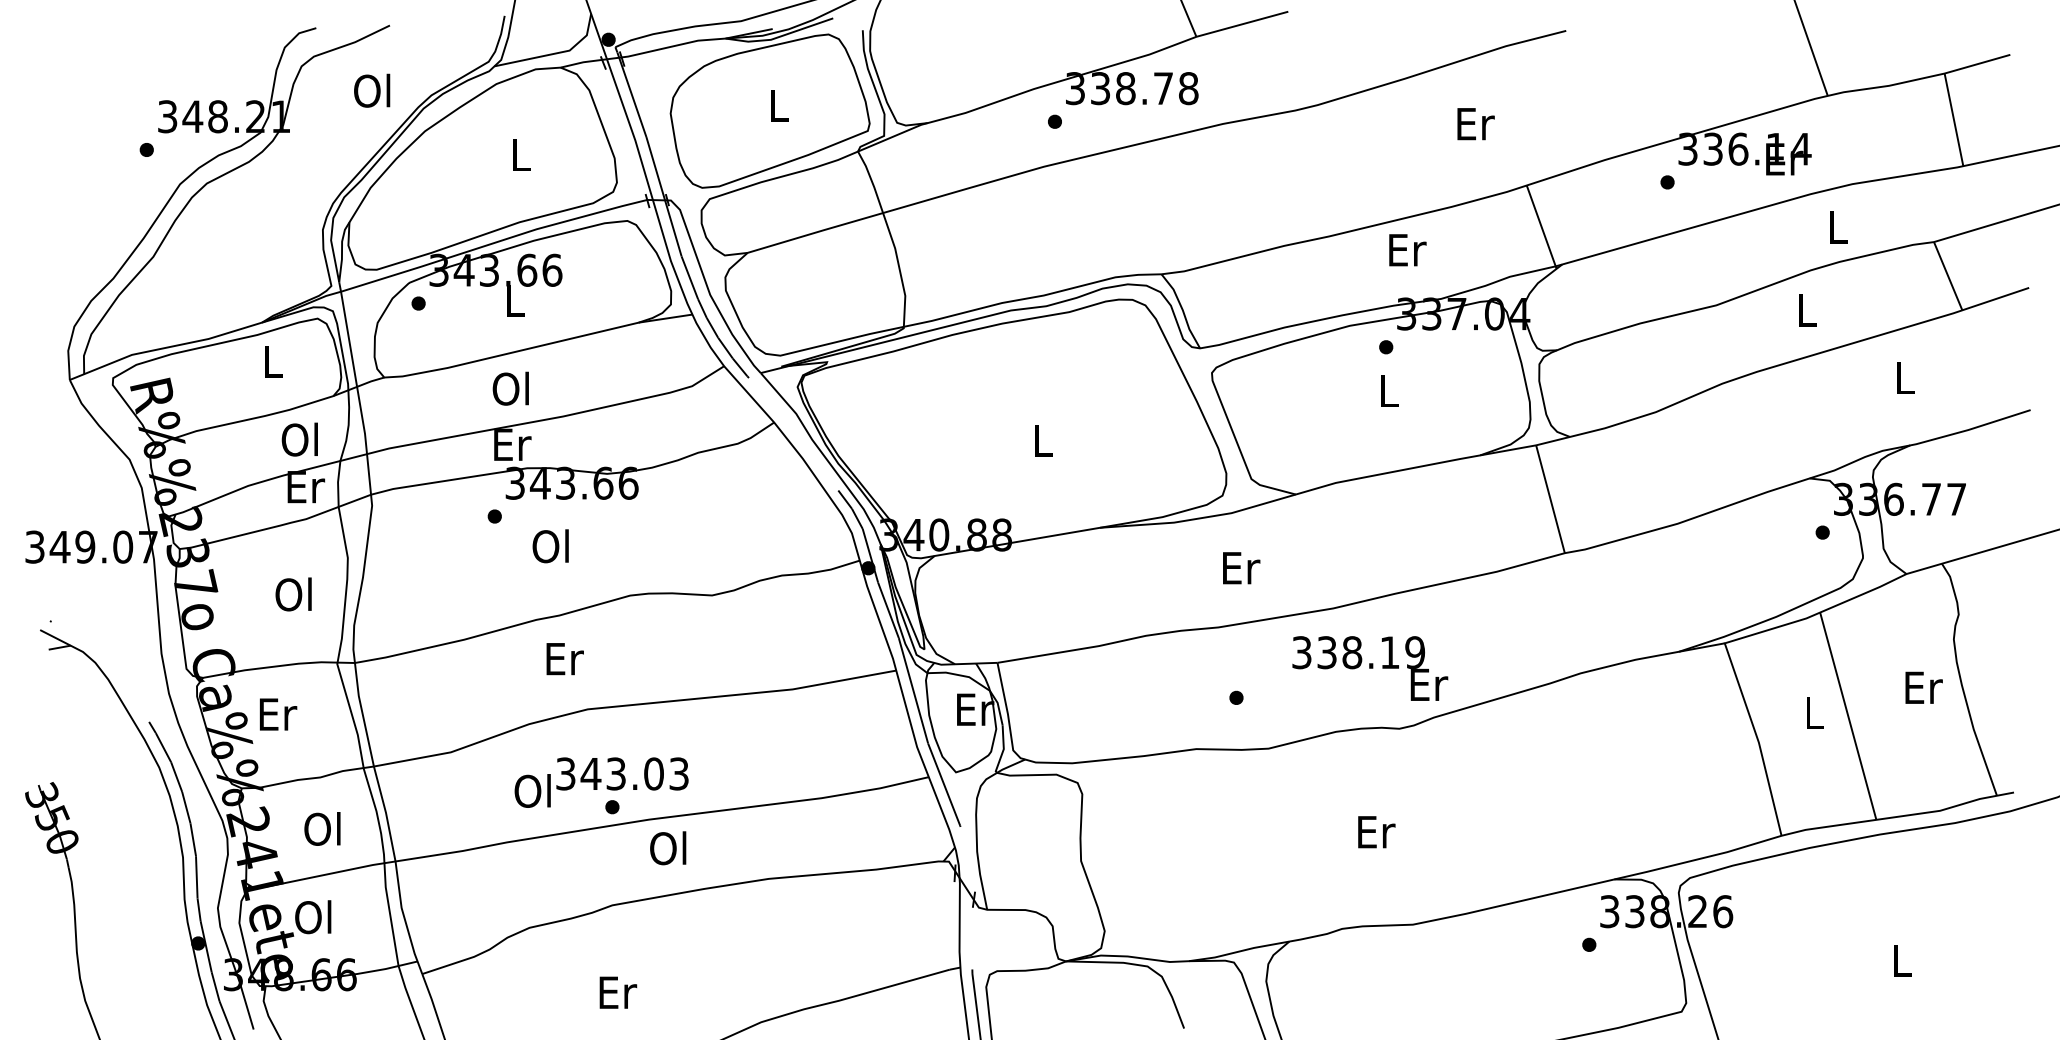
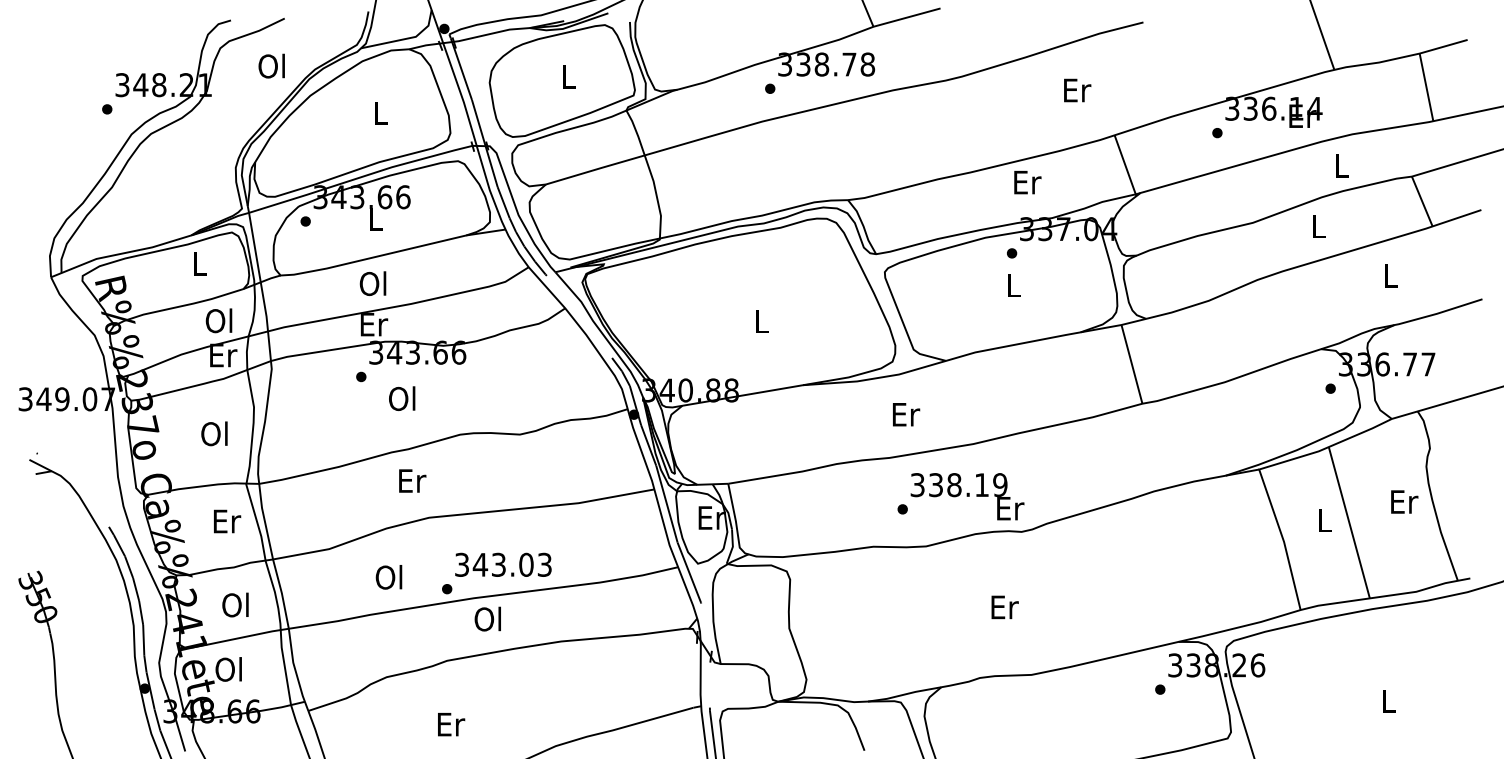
text: (1370, 668) -> (967, 496), moved
text: (278, 714) -> (227, 521), moved
text: (622, 773) -> (503, 564), moved

